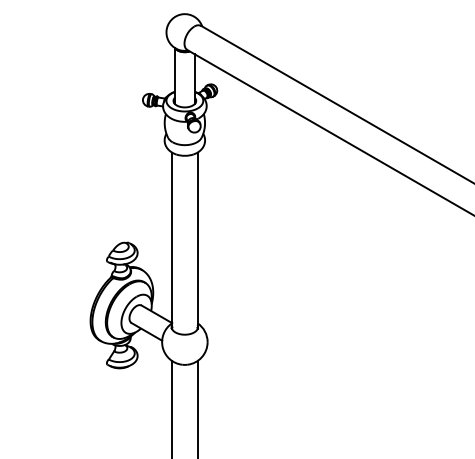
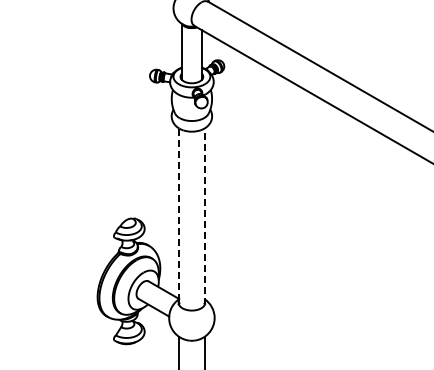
line: (197, 240) -> (204, 216), solid -> dashed
line: (172, 241) -> (179, 217), solid -> dashed

